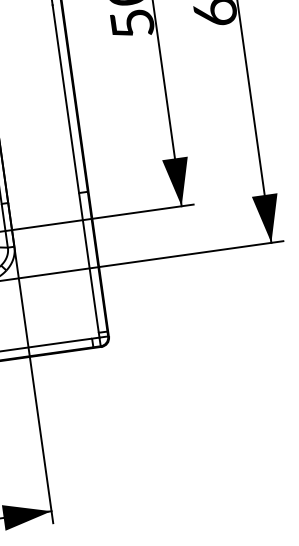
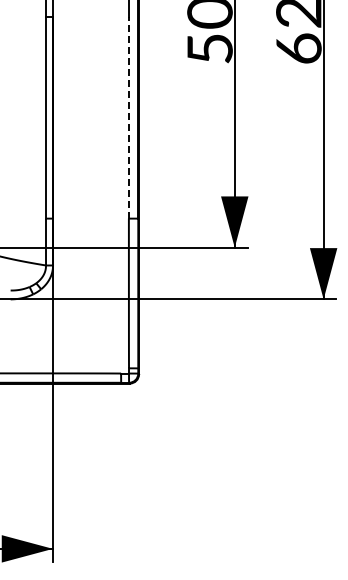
line: (65, 99) -> (128, 118), solid -> dashed

